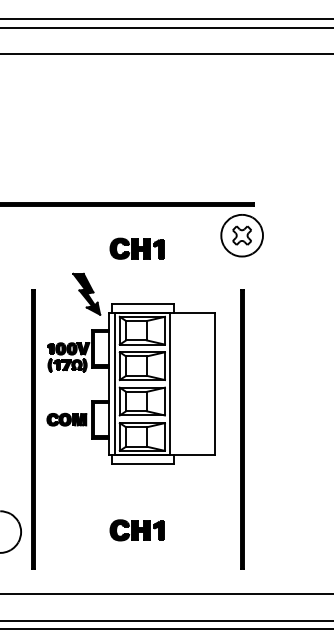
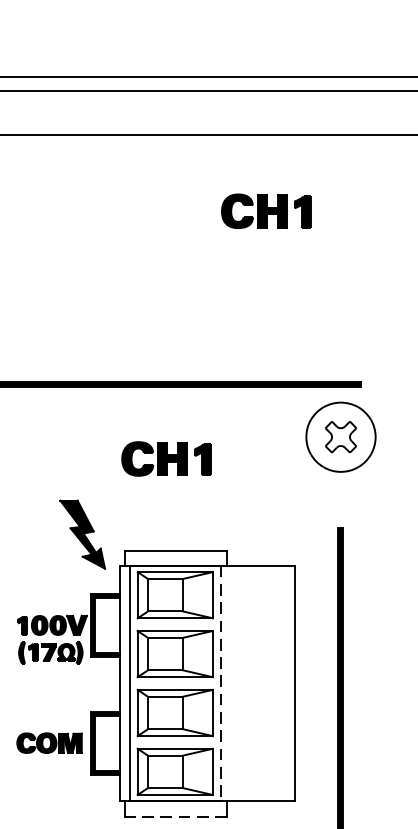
part: (196, 99) -> (265, 210), added
line: (170, 383) -> (221, 682), solid -> dashed
line: (143, 463) -> (177, 815), solid -> dashed

